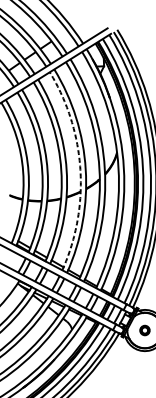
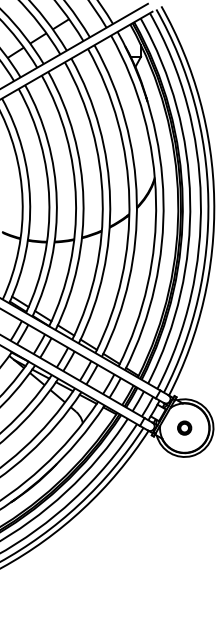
arc: (80, 170) -> (102, 200), dashed -> solid

